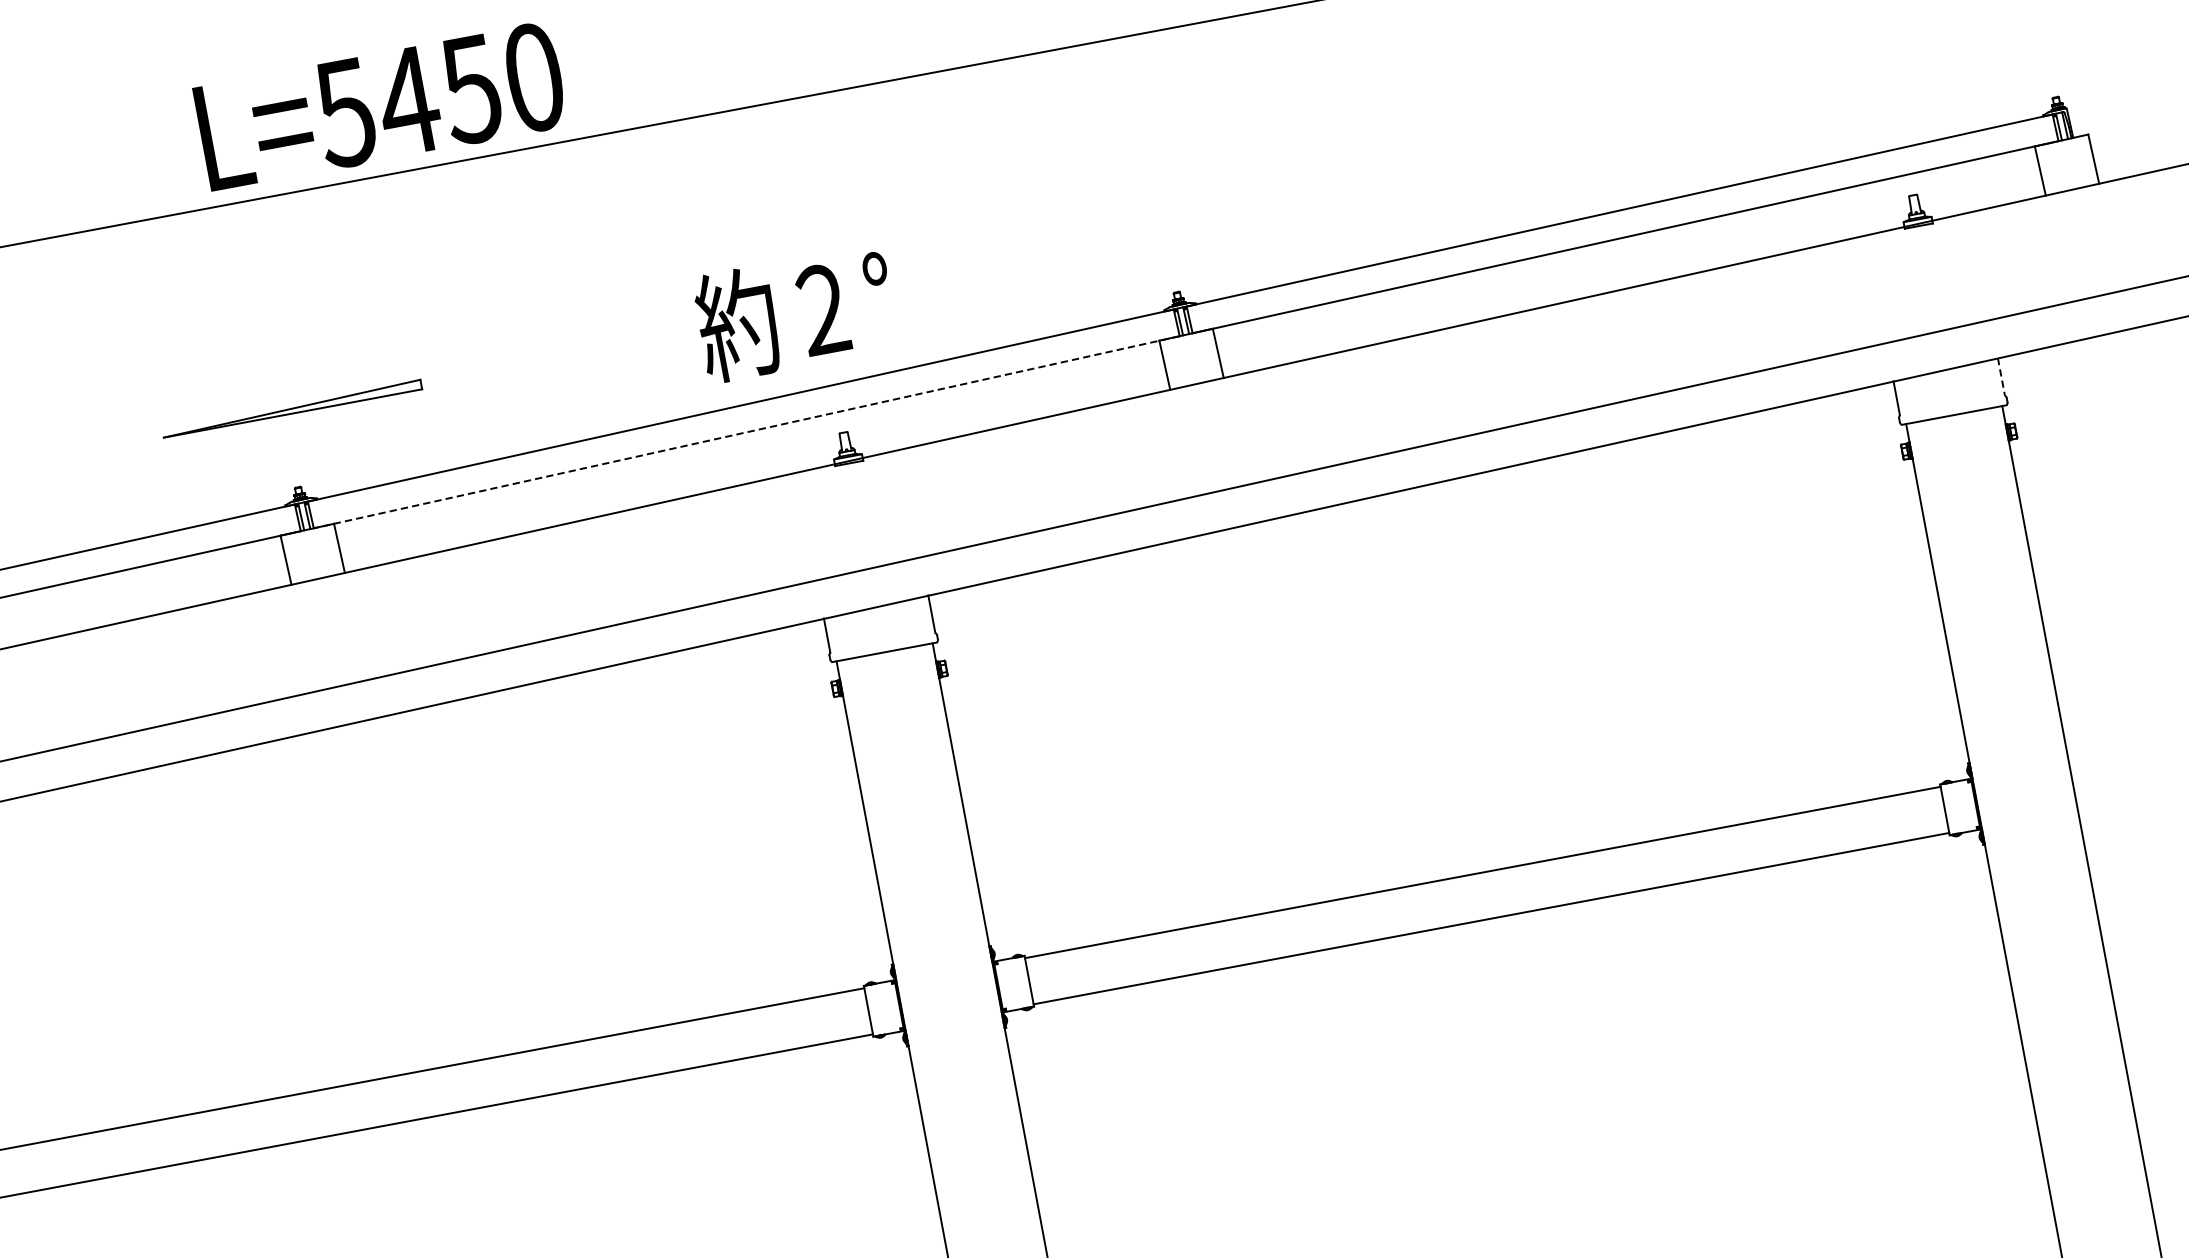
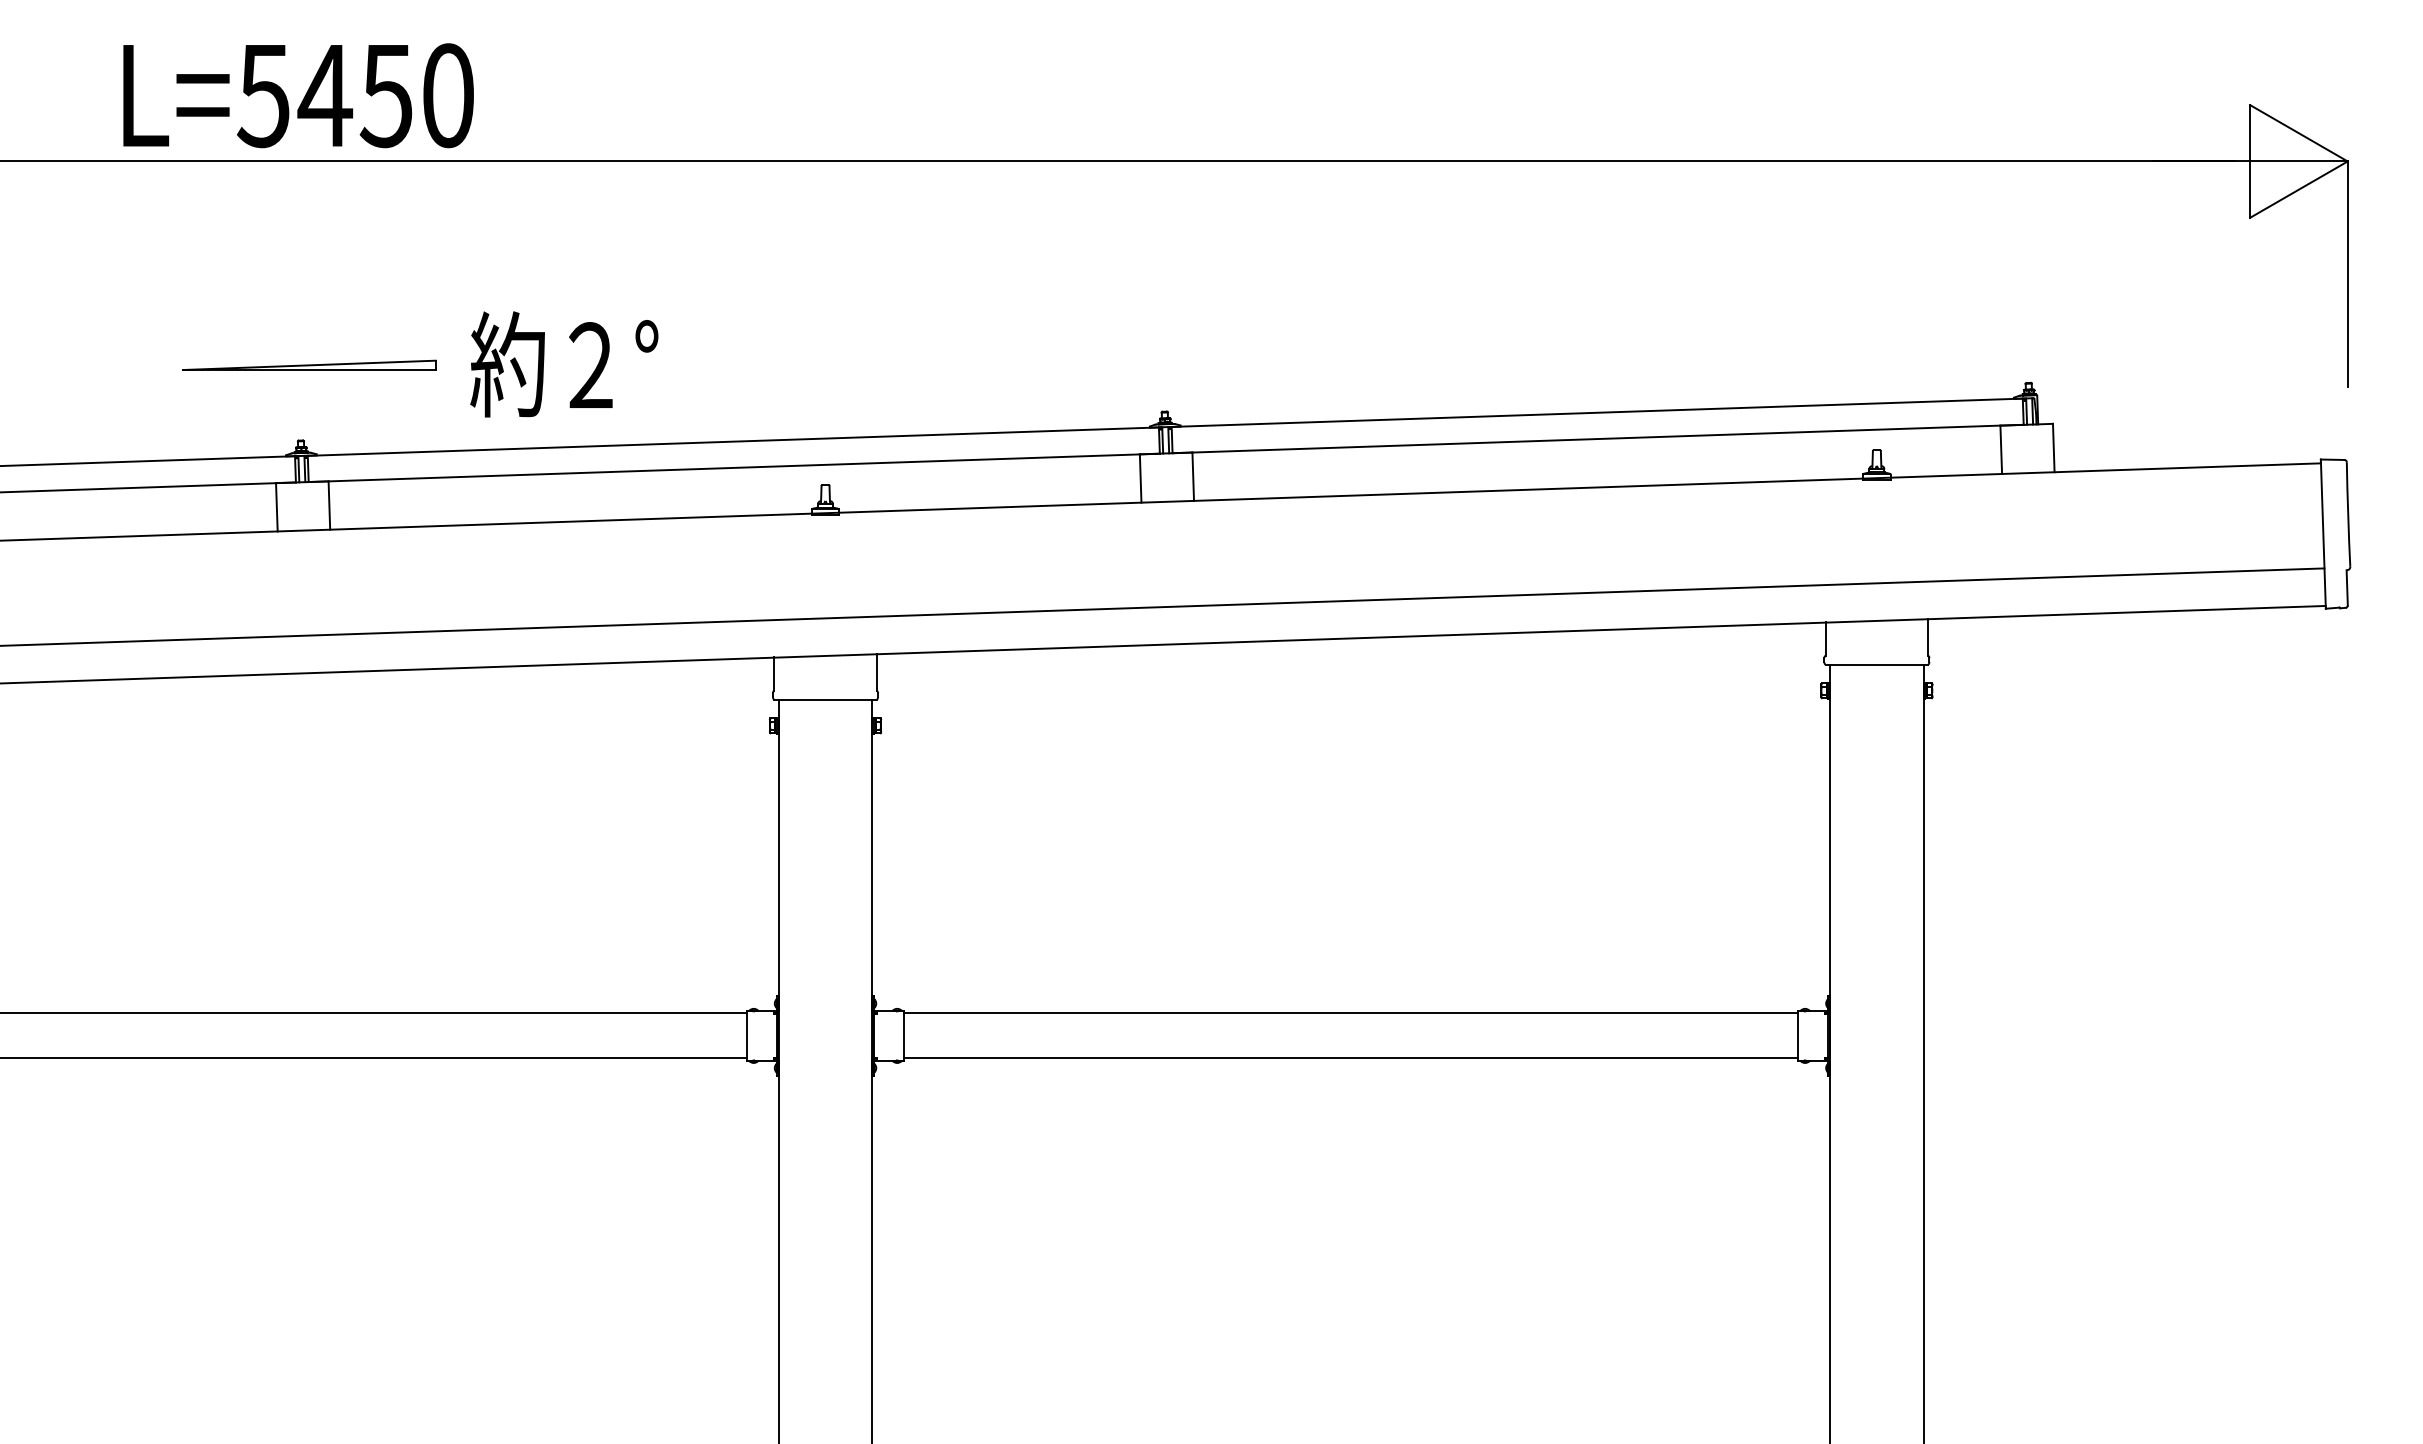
text: (380, 106) -> (298, 95), moved
text: (795, 313) -> (564, 364), moved
line: (2001, 377) -> (1928, 637), dashed -> solid
line: (746, 431) -> (734, 467), dashed -> solid

